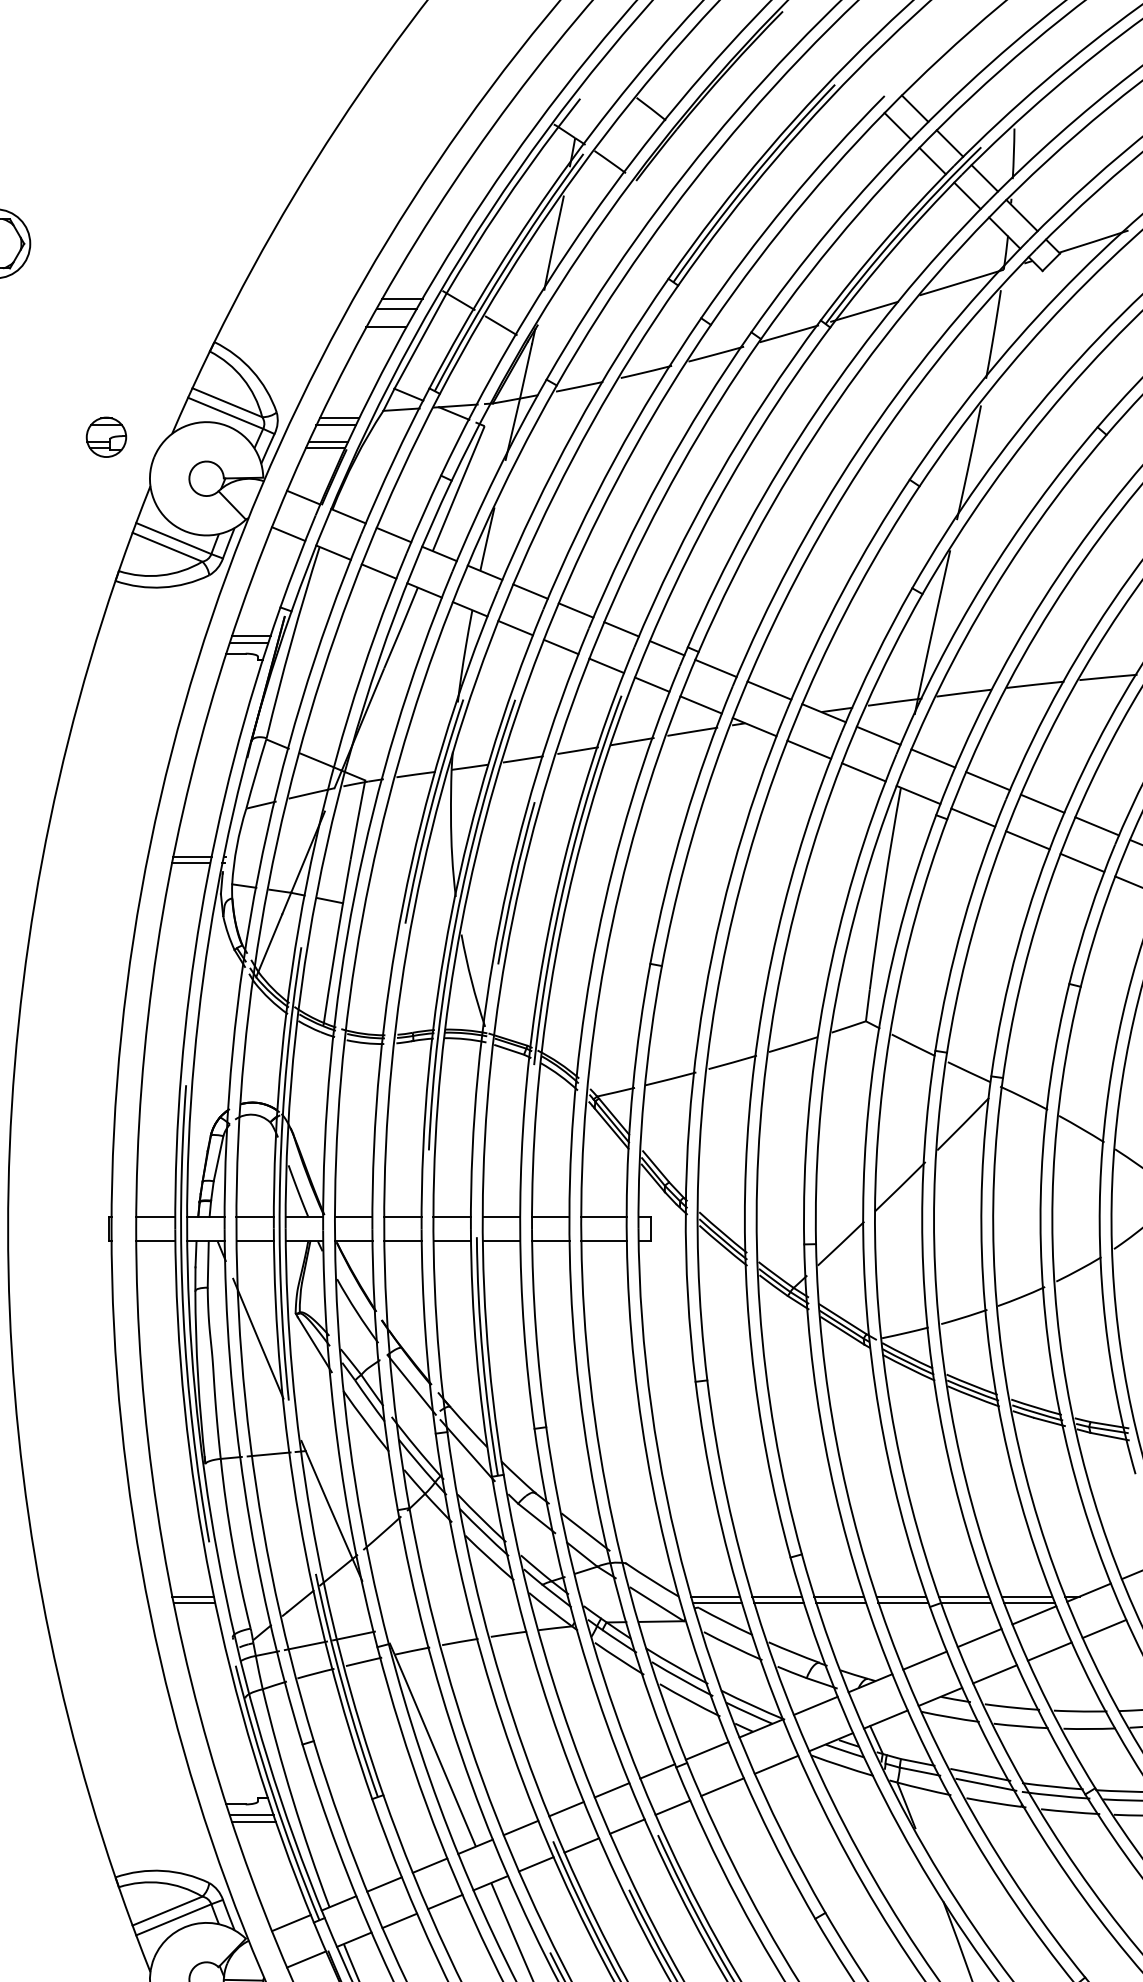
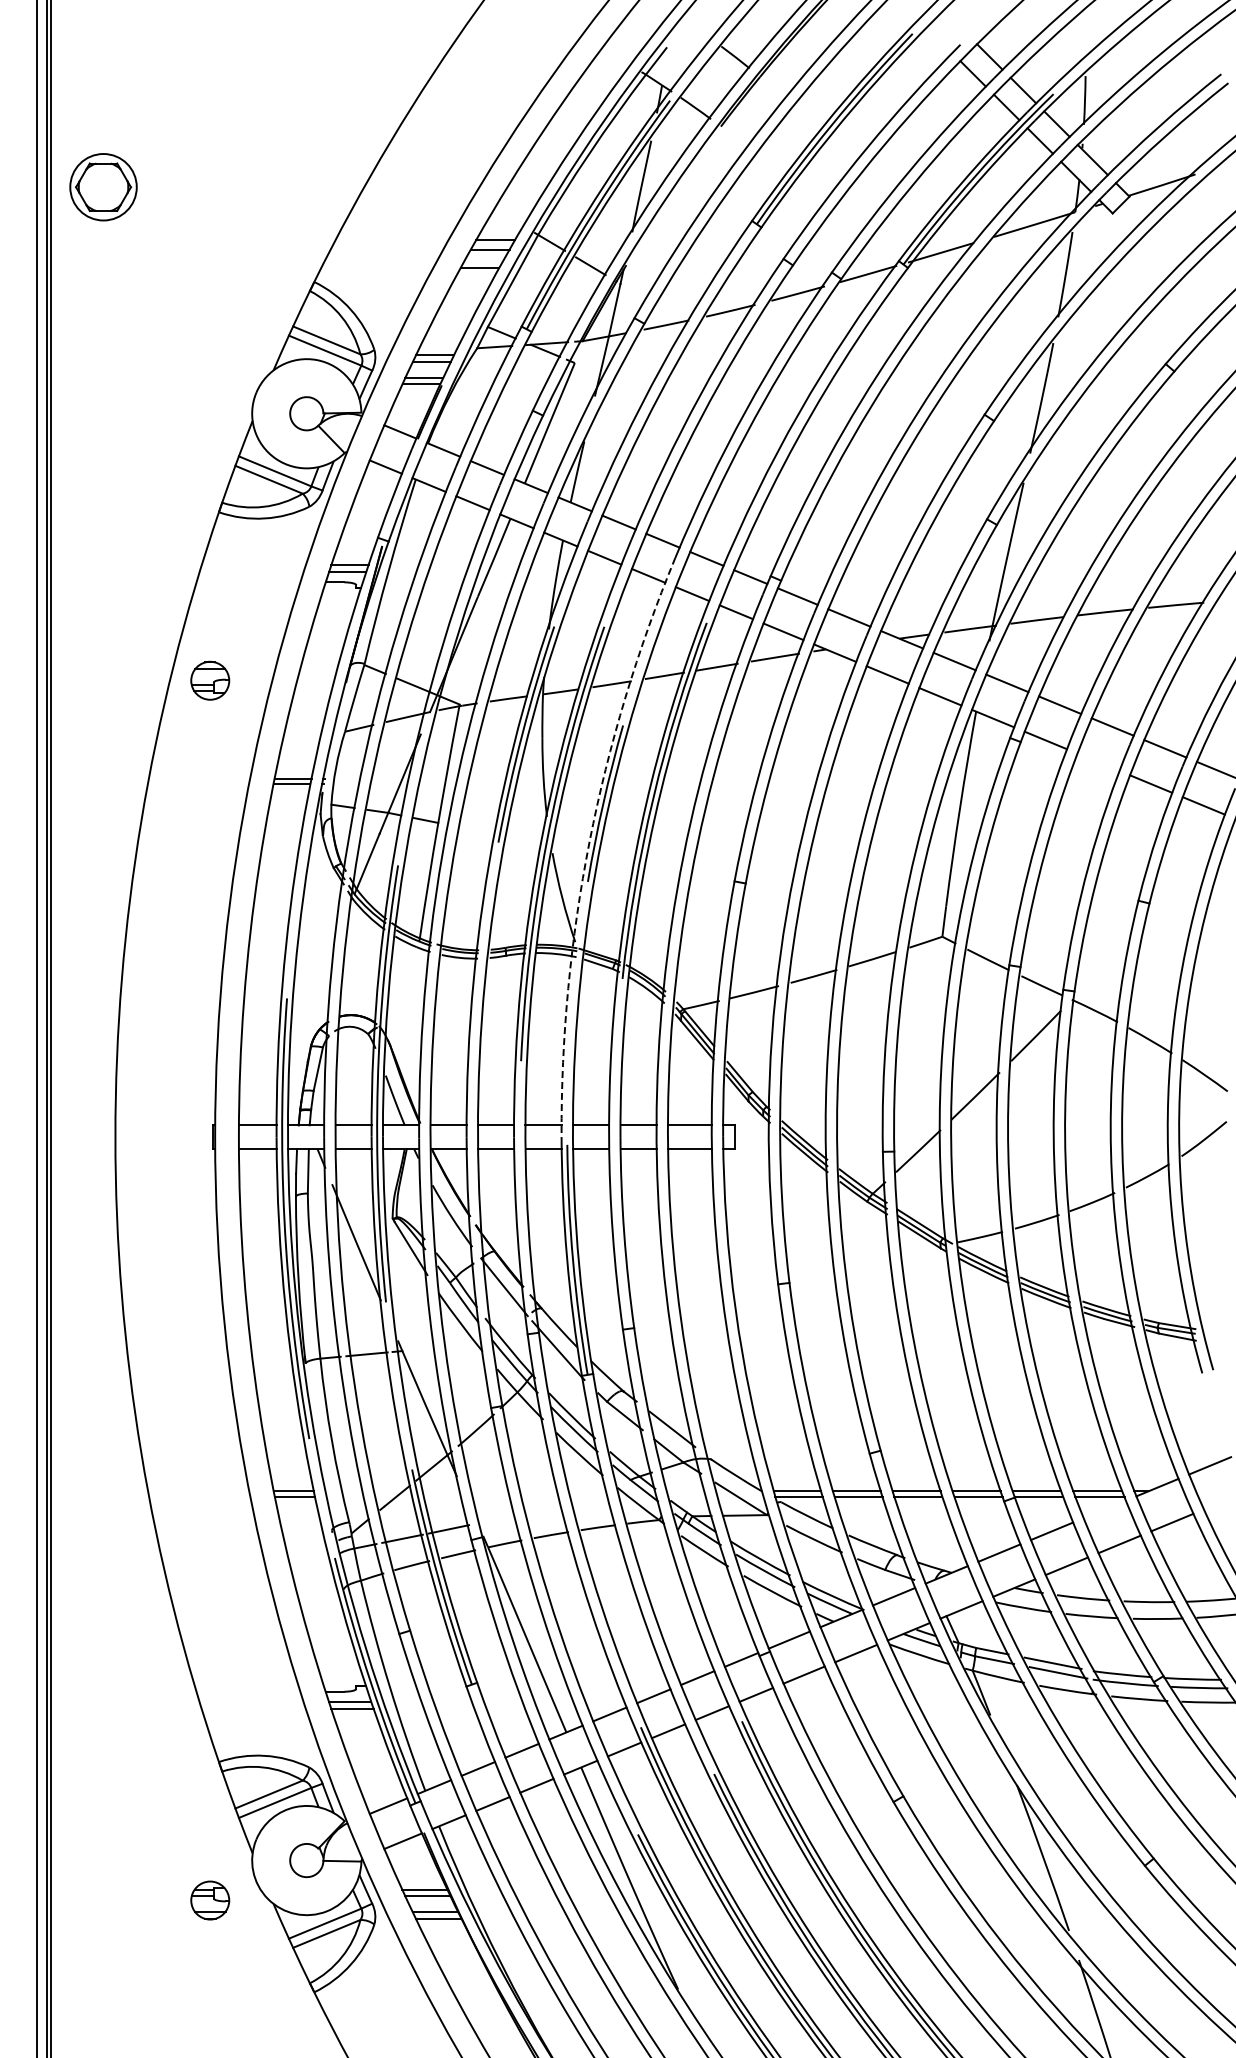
part: (106, 437) -> (210, 680), moved
line: (1027, 839) -> (1098, 761), removed
arc: (499, 922) -> (589, 841), solid -> dashed
line: (1034, 1615) -> (1104, 1509), removed

